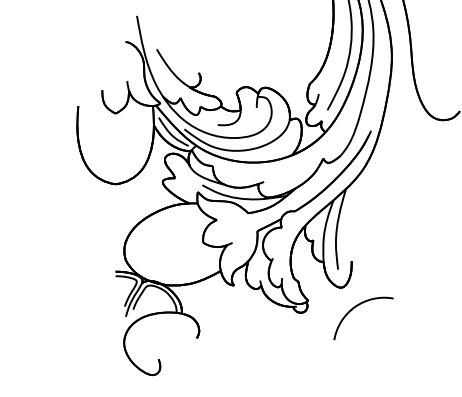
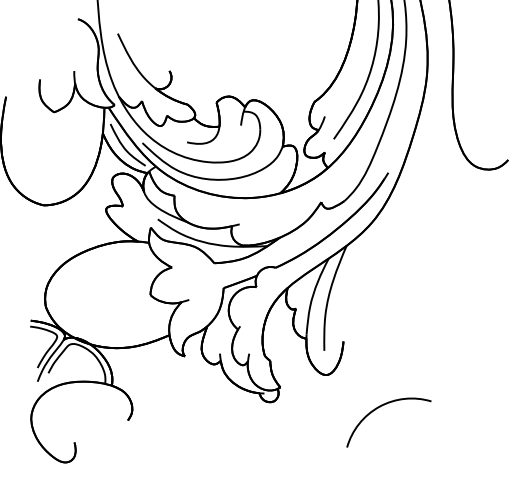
part: (356, 307) -> (381, 407), moved

